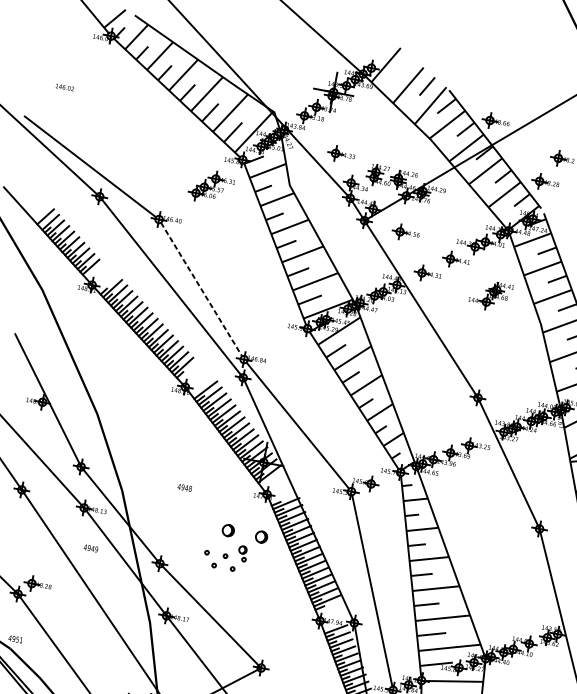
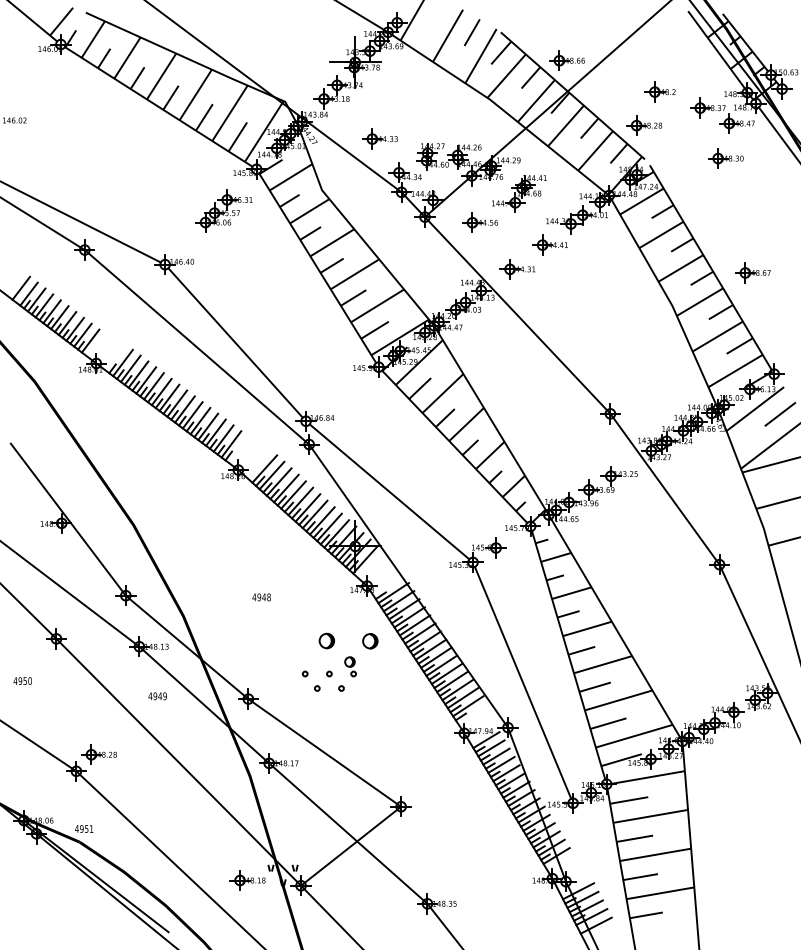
line: (201, 289) -> (235, 343), dashed -> solid
part: (491, 295) -> (519, 193), moved

